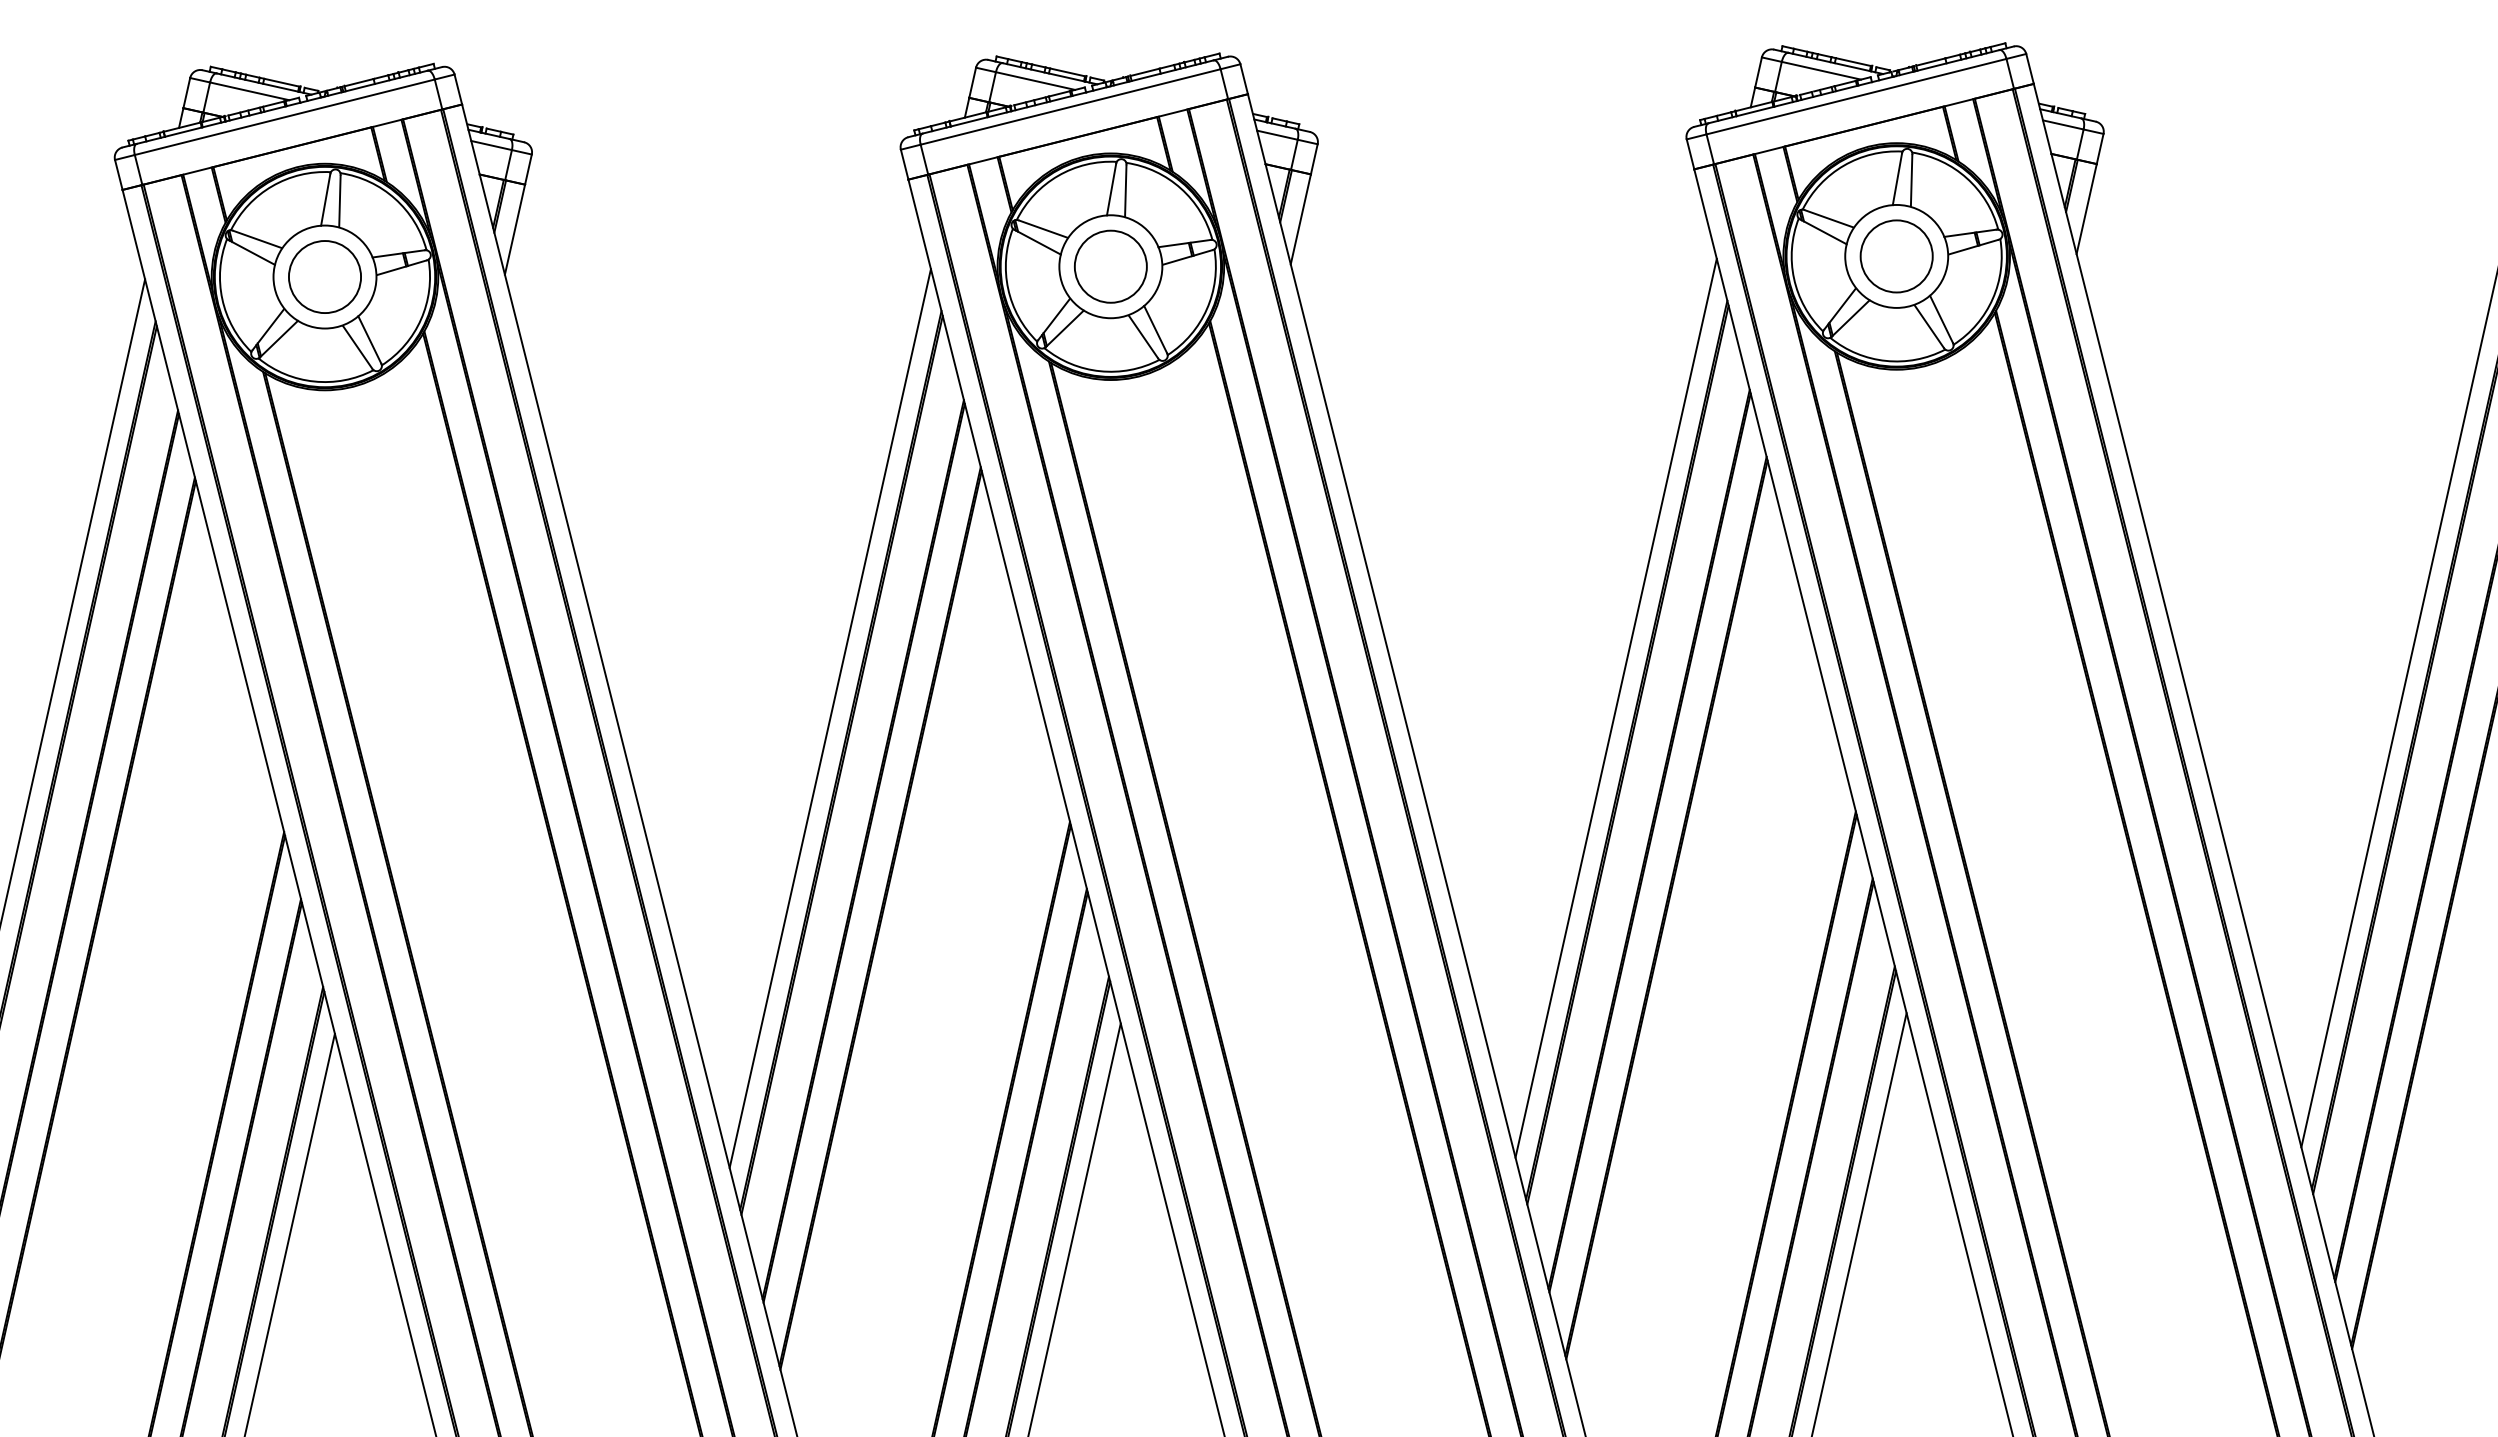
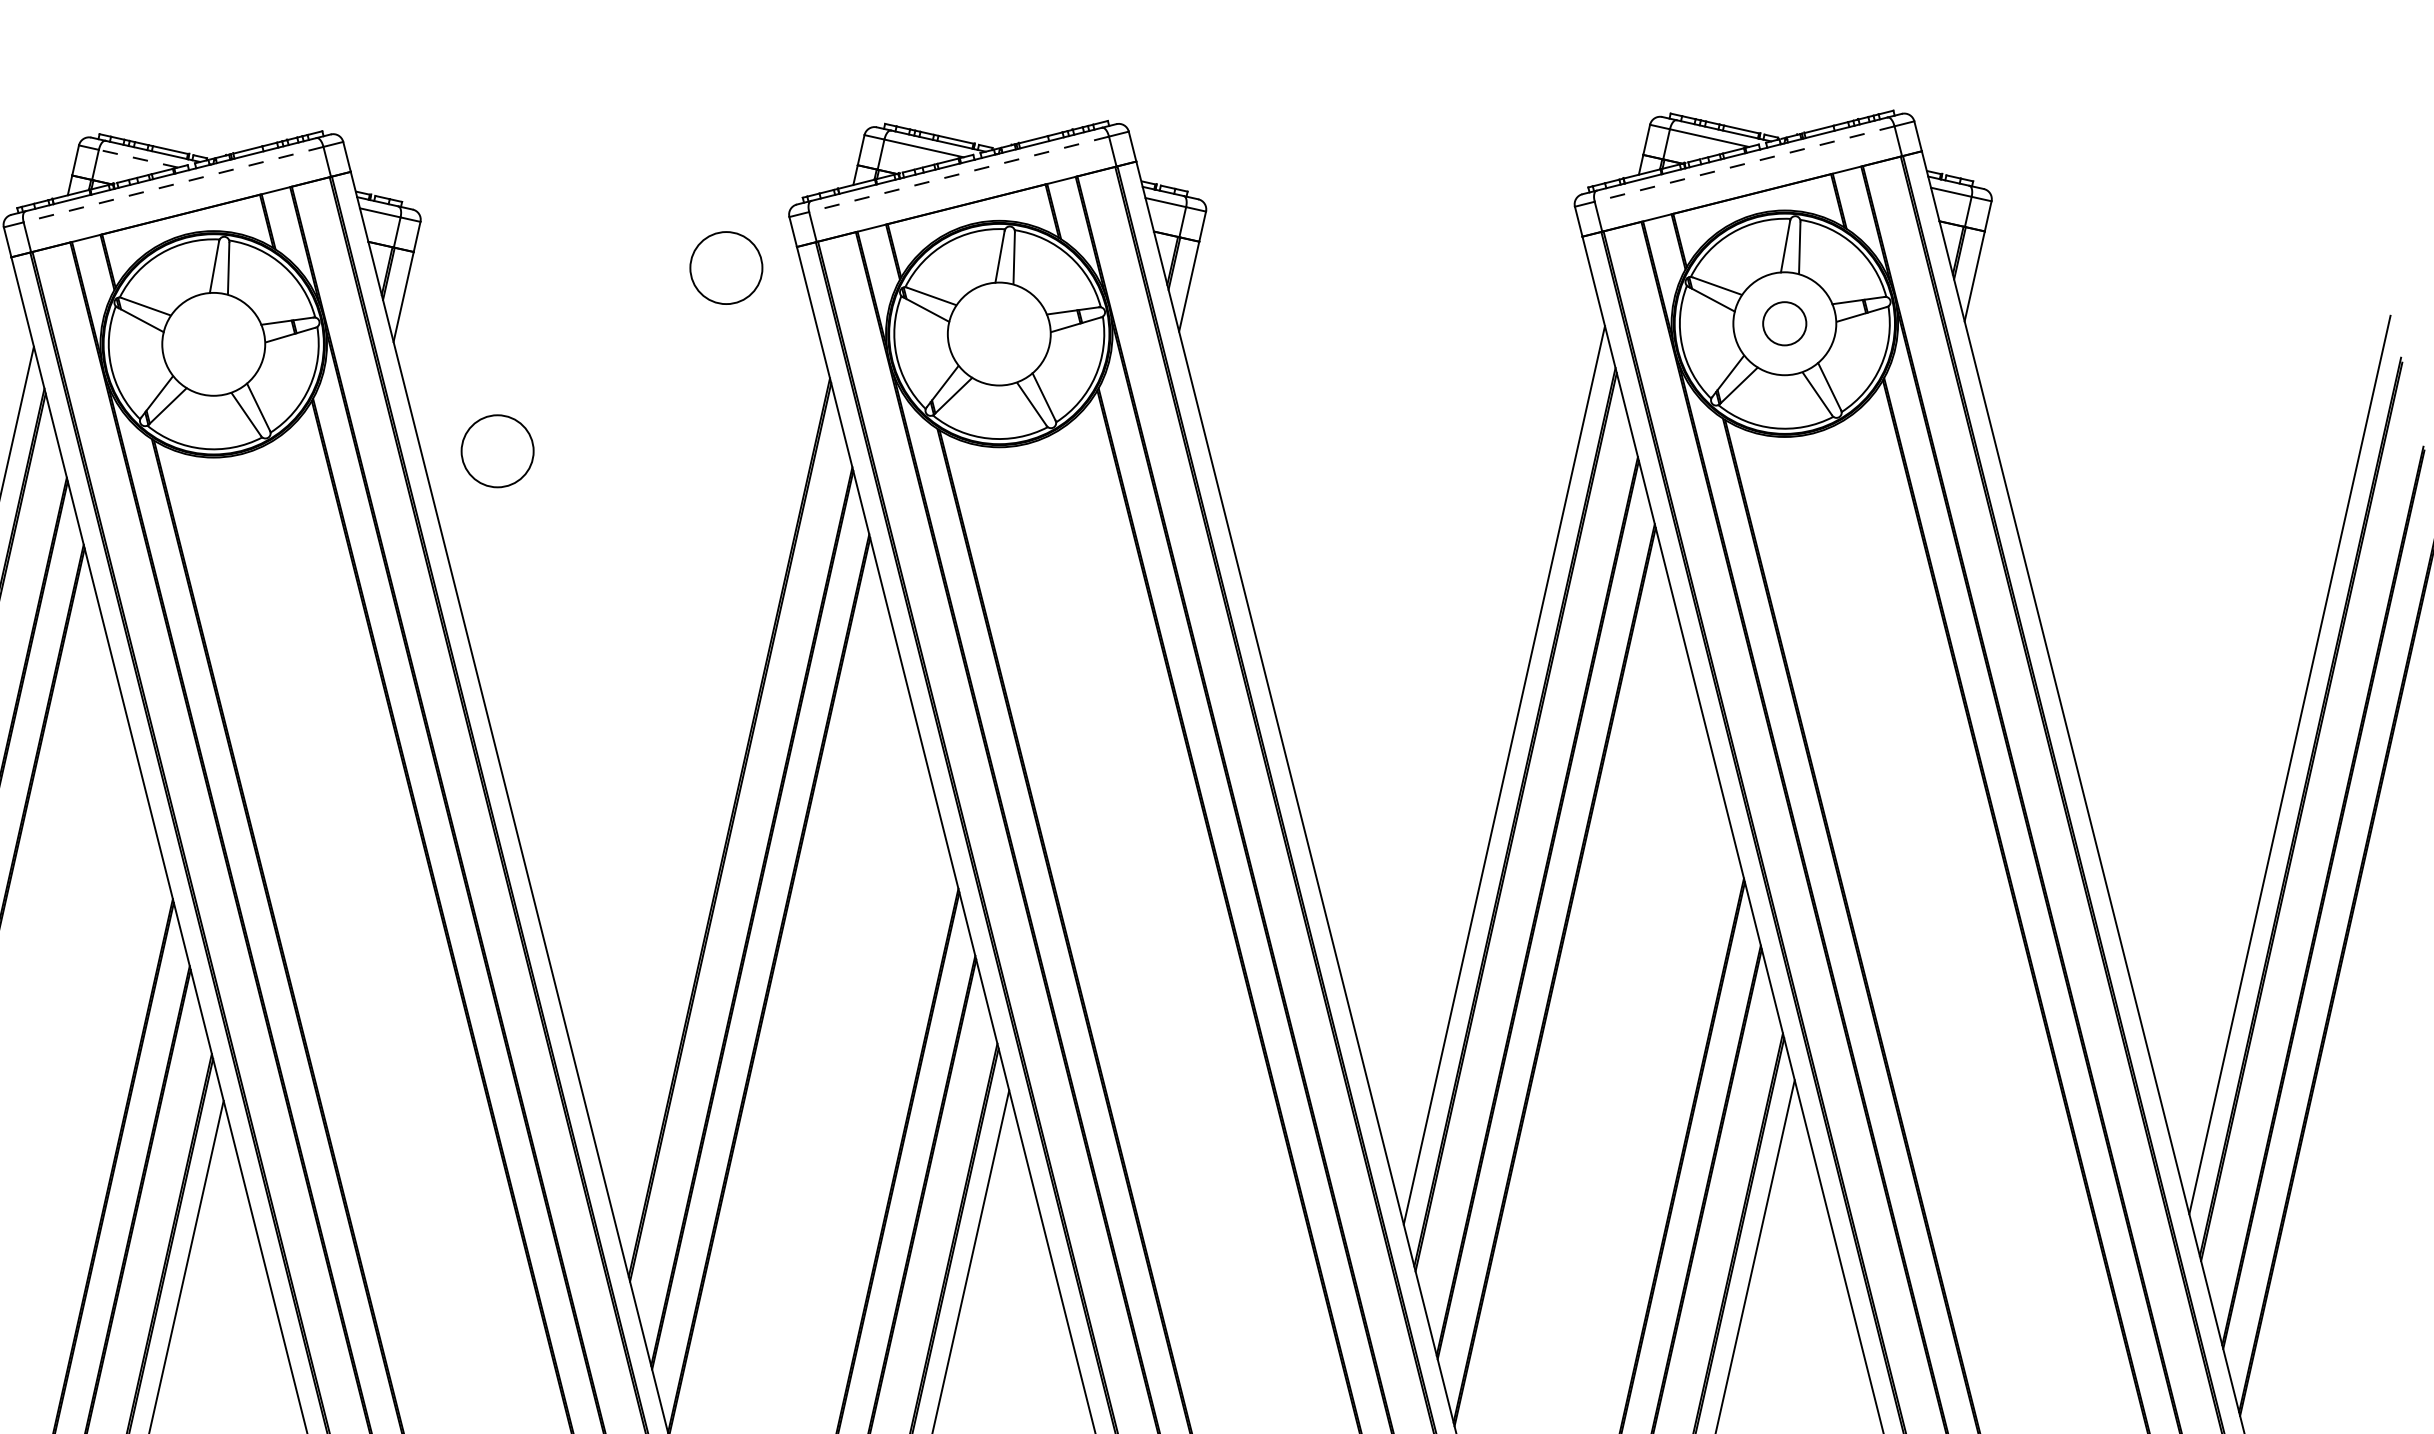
line: (249, 91) -> (138, 158), solid -> dashed
line: (1856, 96) -> (1744, 163), solid -> dashed
line: (1070, 106) -> (958, 173), solid -> dashed
line: (284, 117) -> (173, 184), solid -> dashed
circle: (1896, 256) -> (1784, 323), size x0.6
circle: (1110, 266) -> (726, 267), moved
circle: (324, 276) -> (497, 450), moved
line: (829, 718) -> (718, 785), removed

